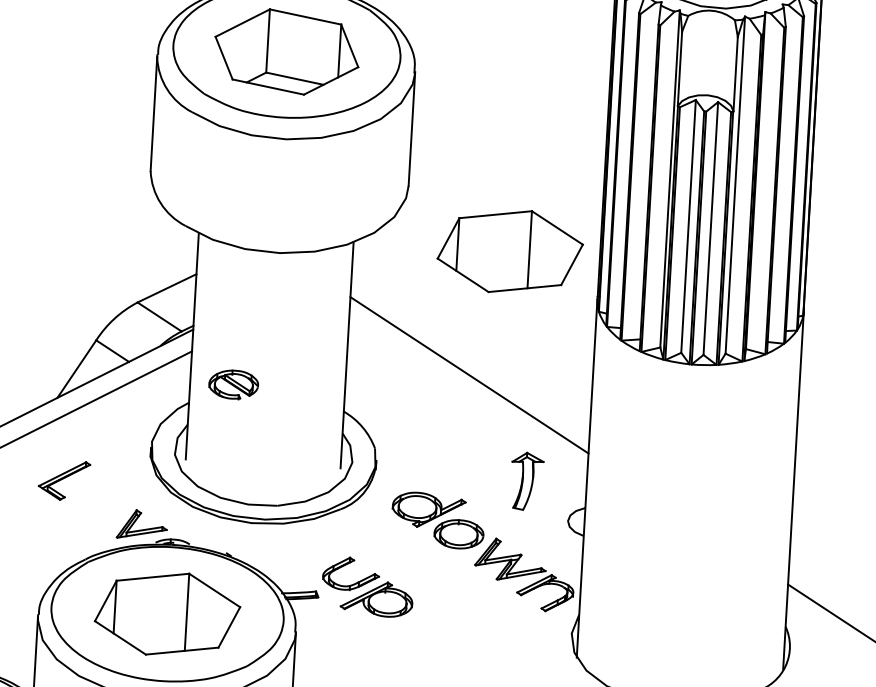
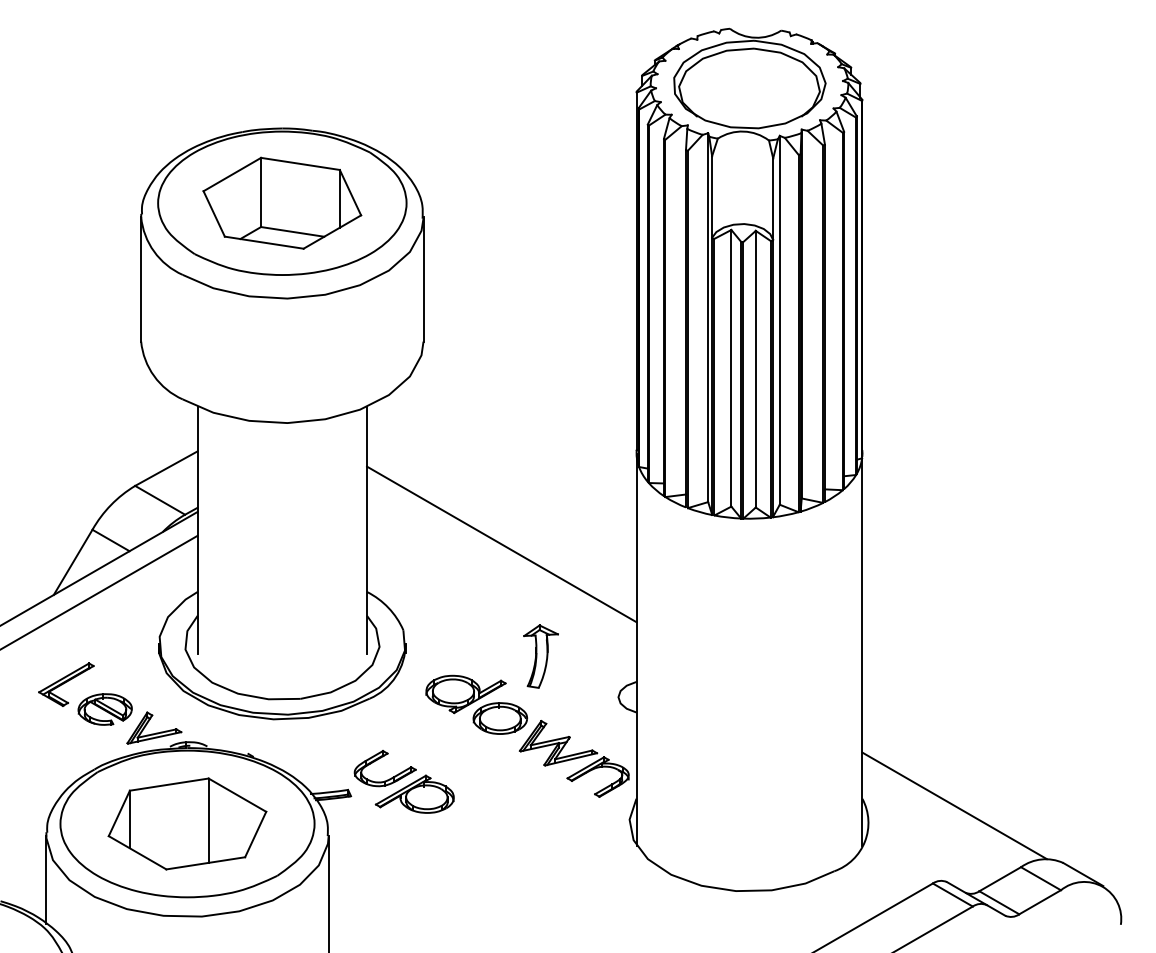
part: (510, 251) -> (538, 406), removed
part: (233, 384) -> (104, 709), moved
part: (526, 481) -> (540, 656), moved

